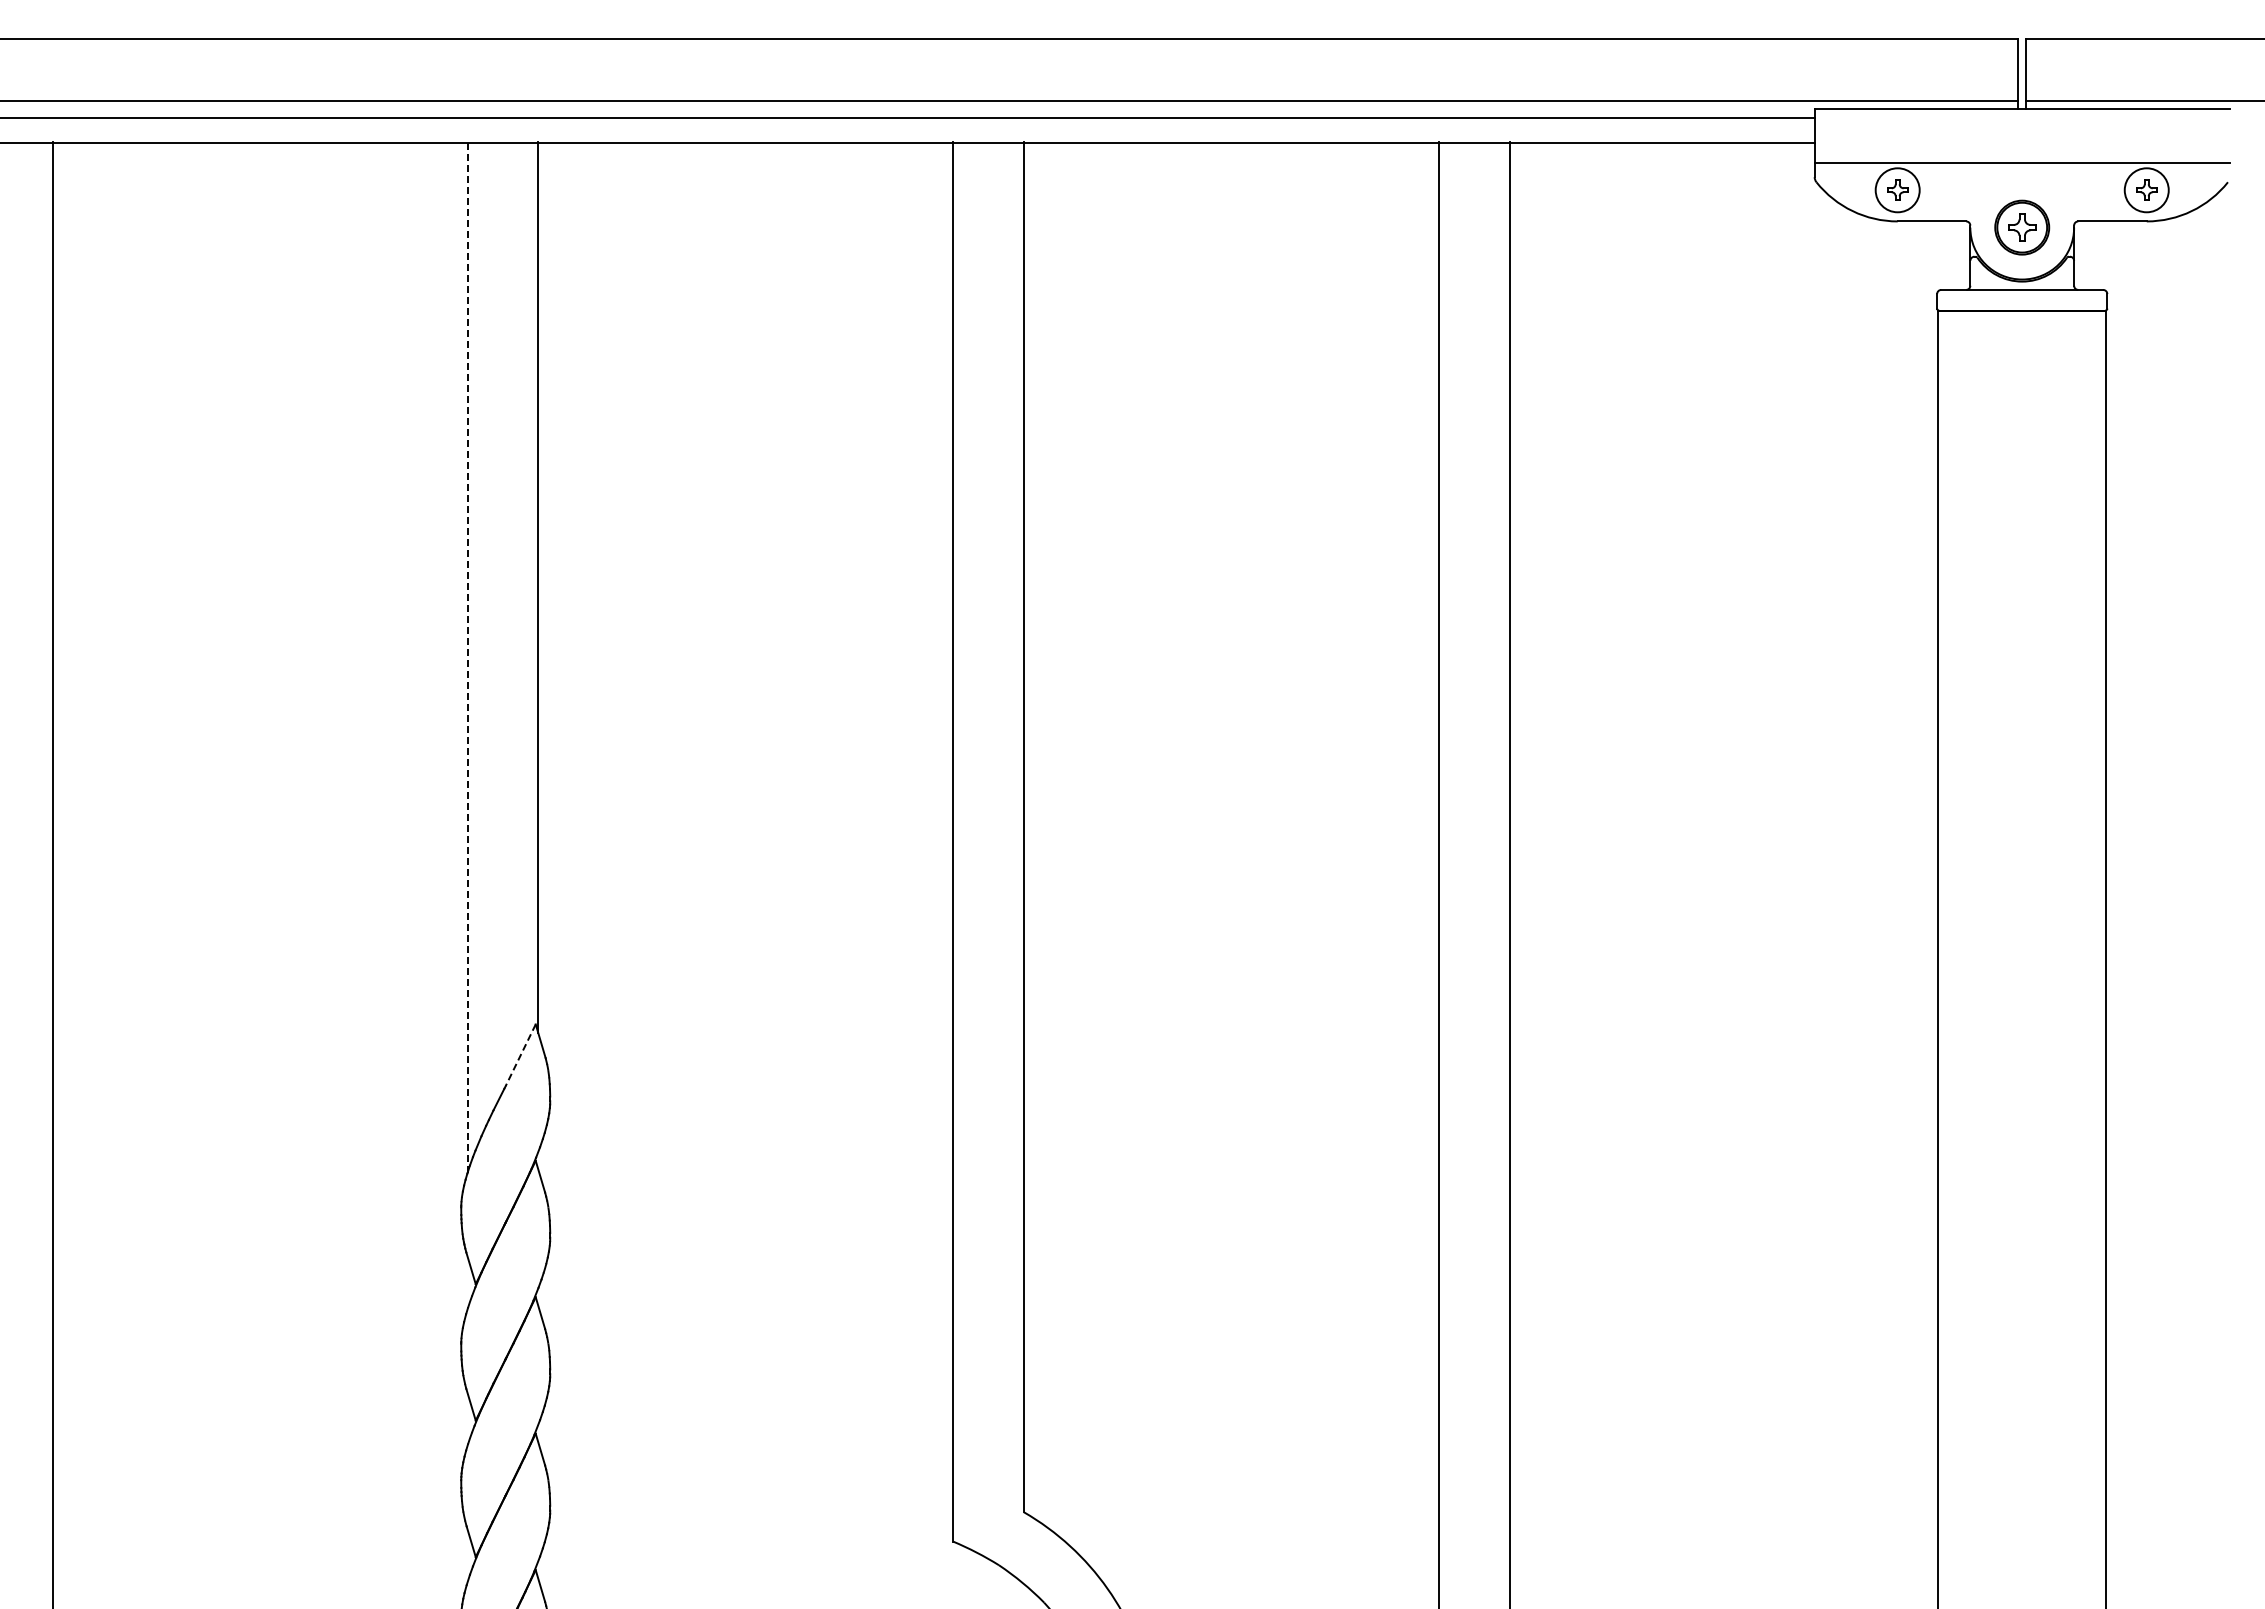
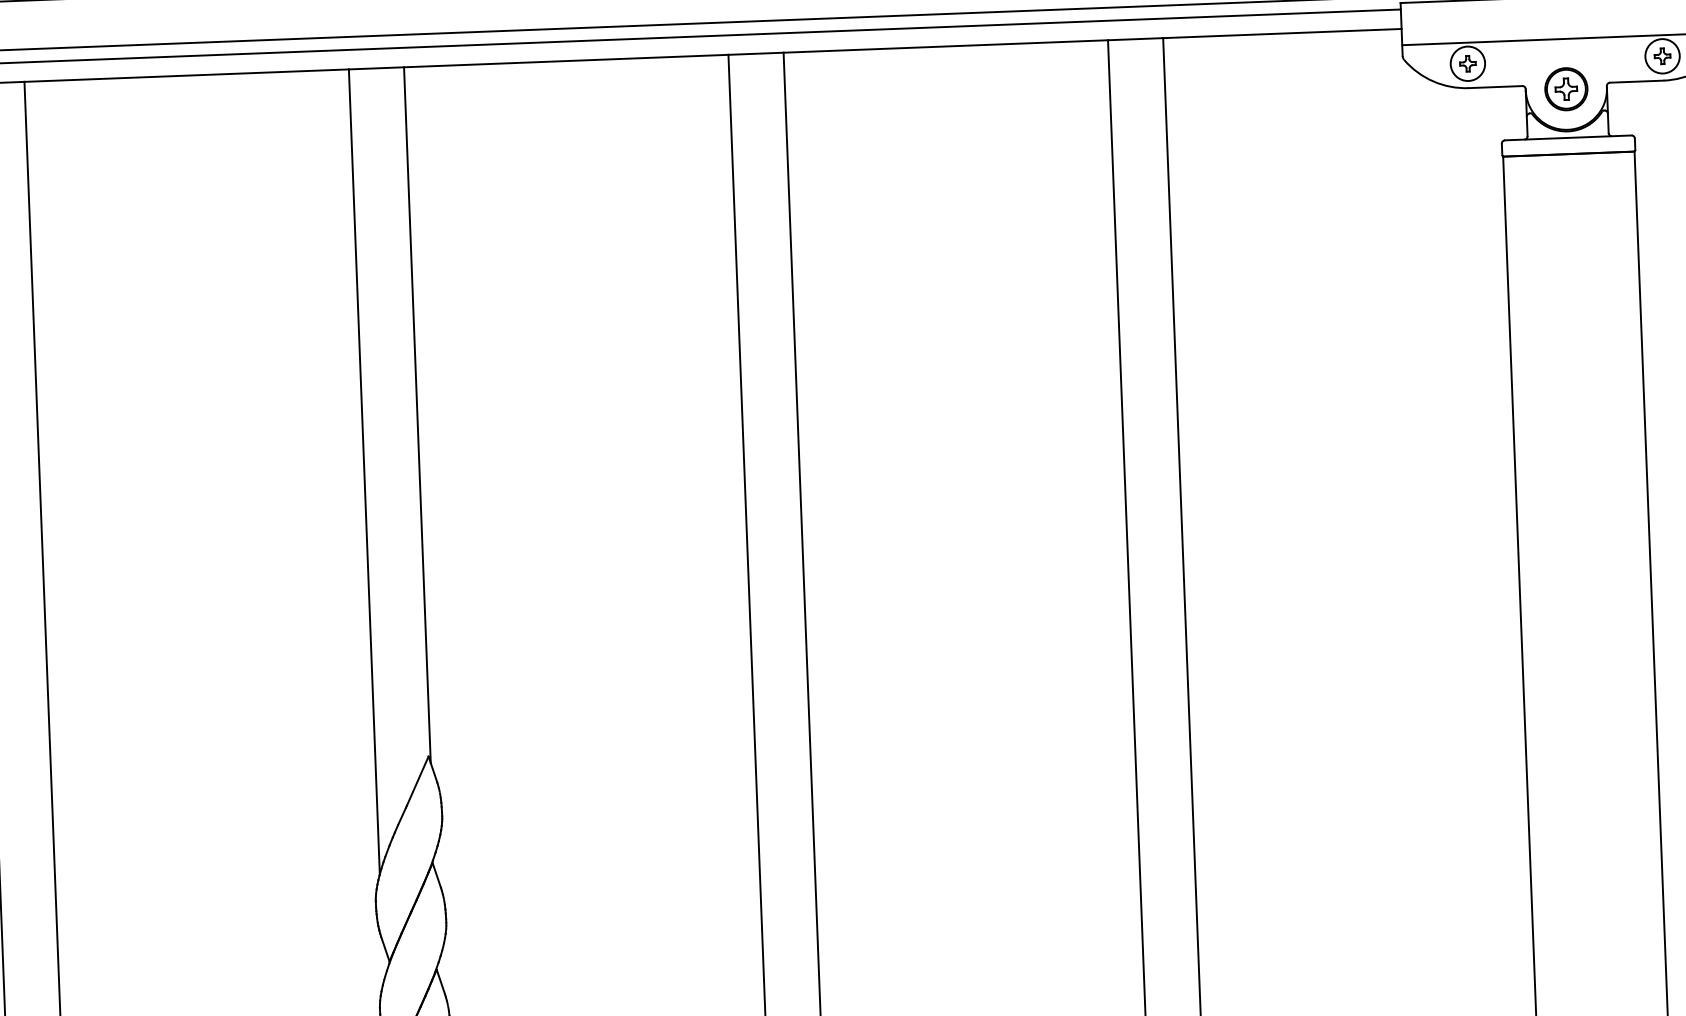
line: (467, 657) -> (364, 471), dashed -> solid
line: (520, 1055) -> (417, 781), dashed -> solid

